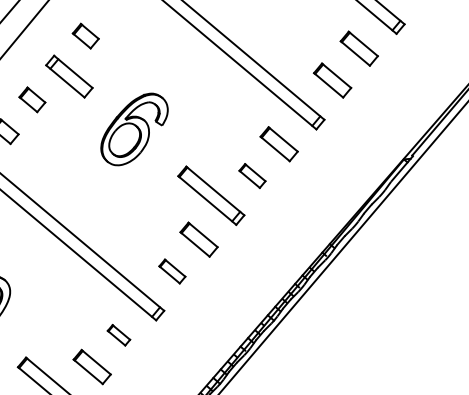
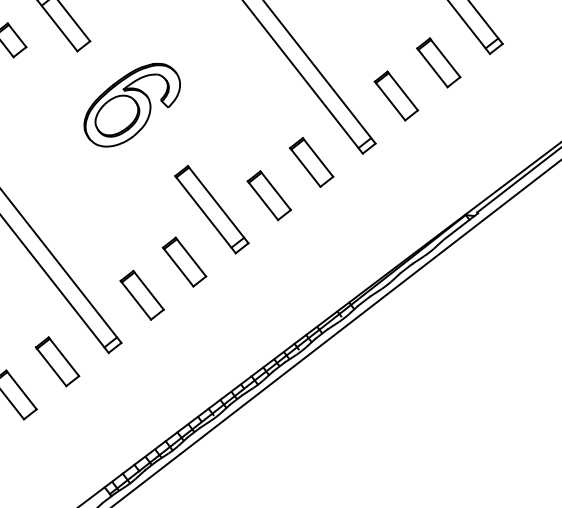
part: (252, 175) -> (269, 194), size x1.43
part: (172, 271) -> (142, 295), size x1.43
part: (118, 335) -> (56, 362), size x1.67

